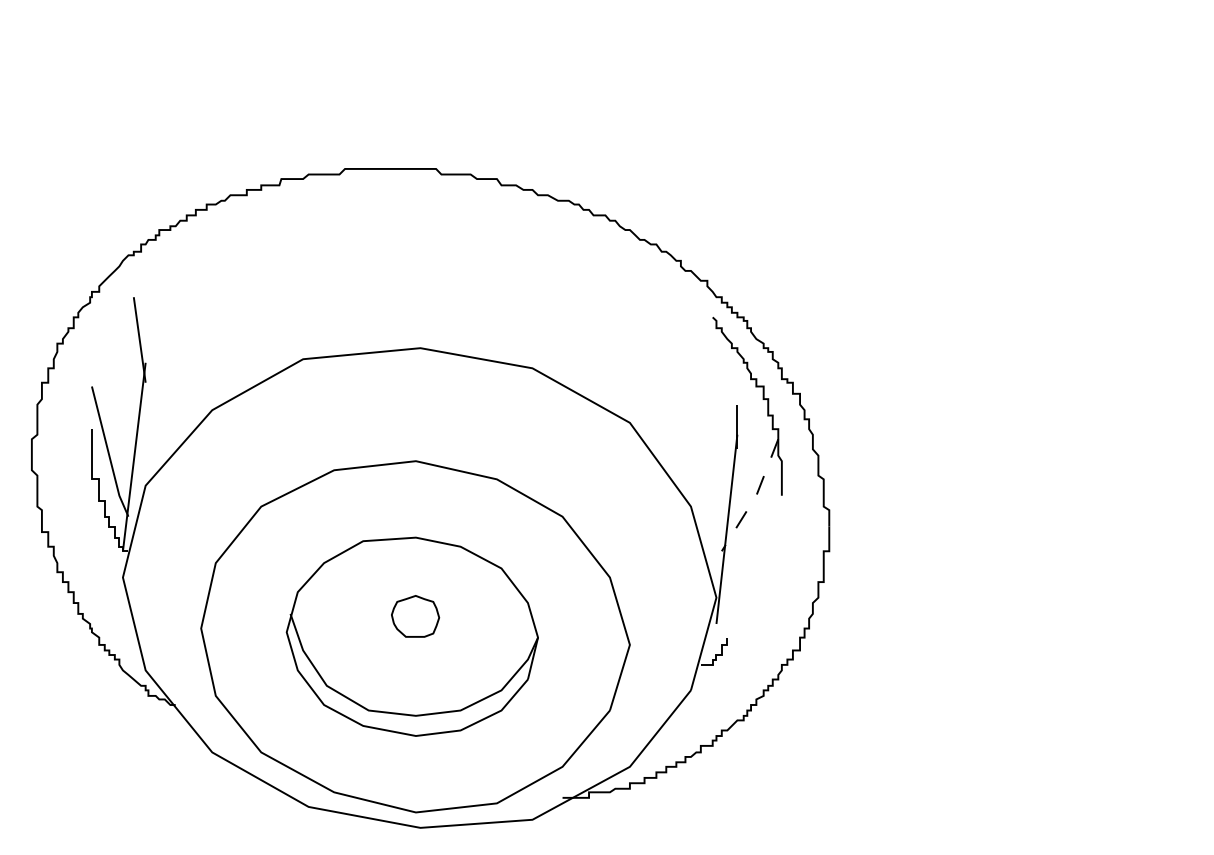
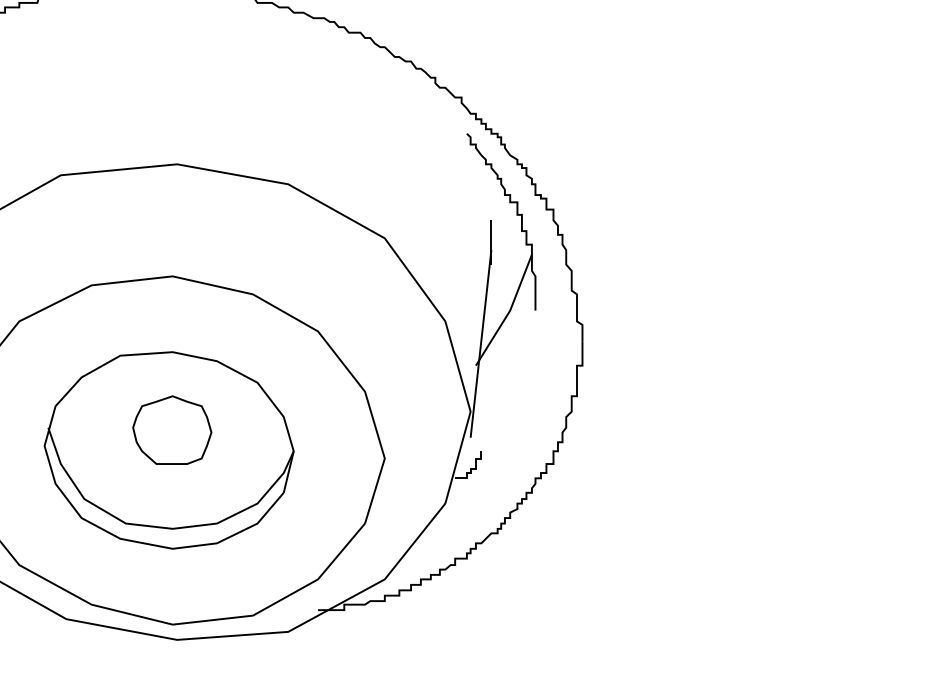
line: (755, 497) -> (509, 312), dashed -> solid
part: (415, 616) -> (172, 430), size x1.67

